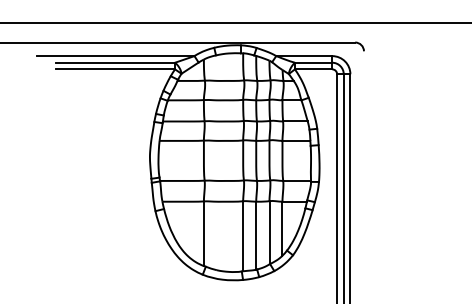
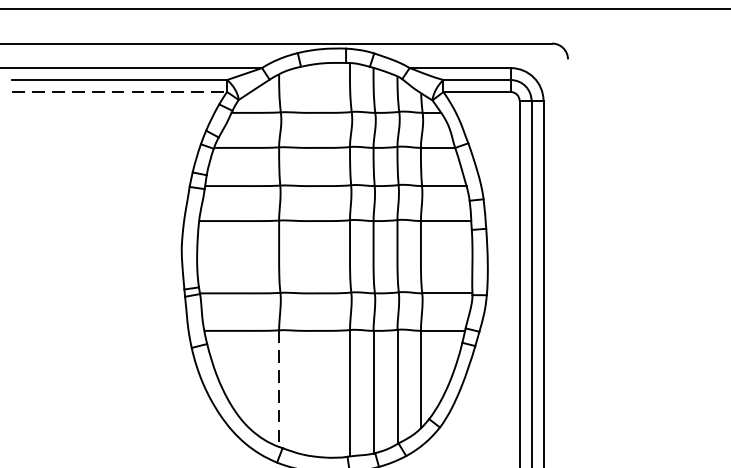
line: (116, 69) -> (121, 92), solid -> dashed
line: (203, 234) -> (278, 390), solid -> dashed

